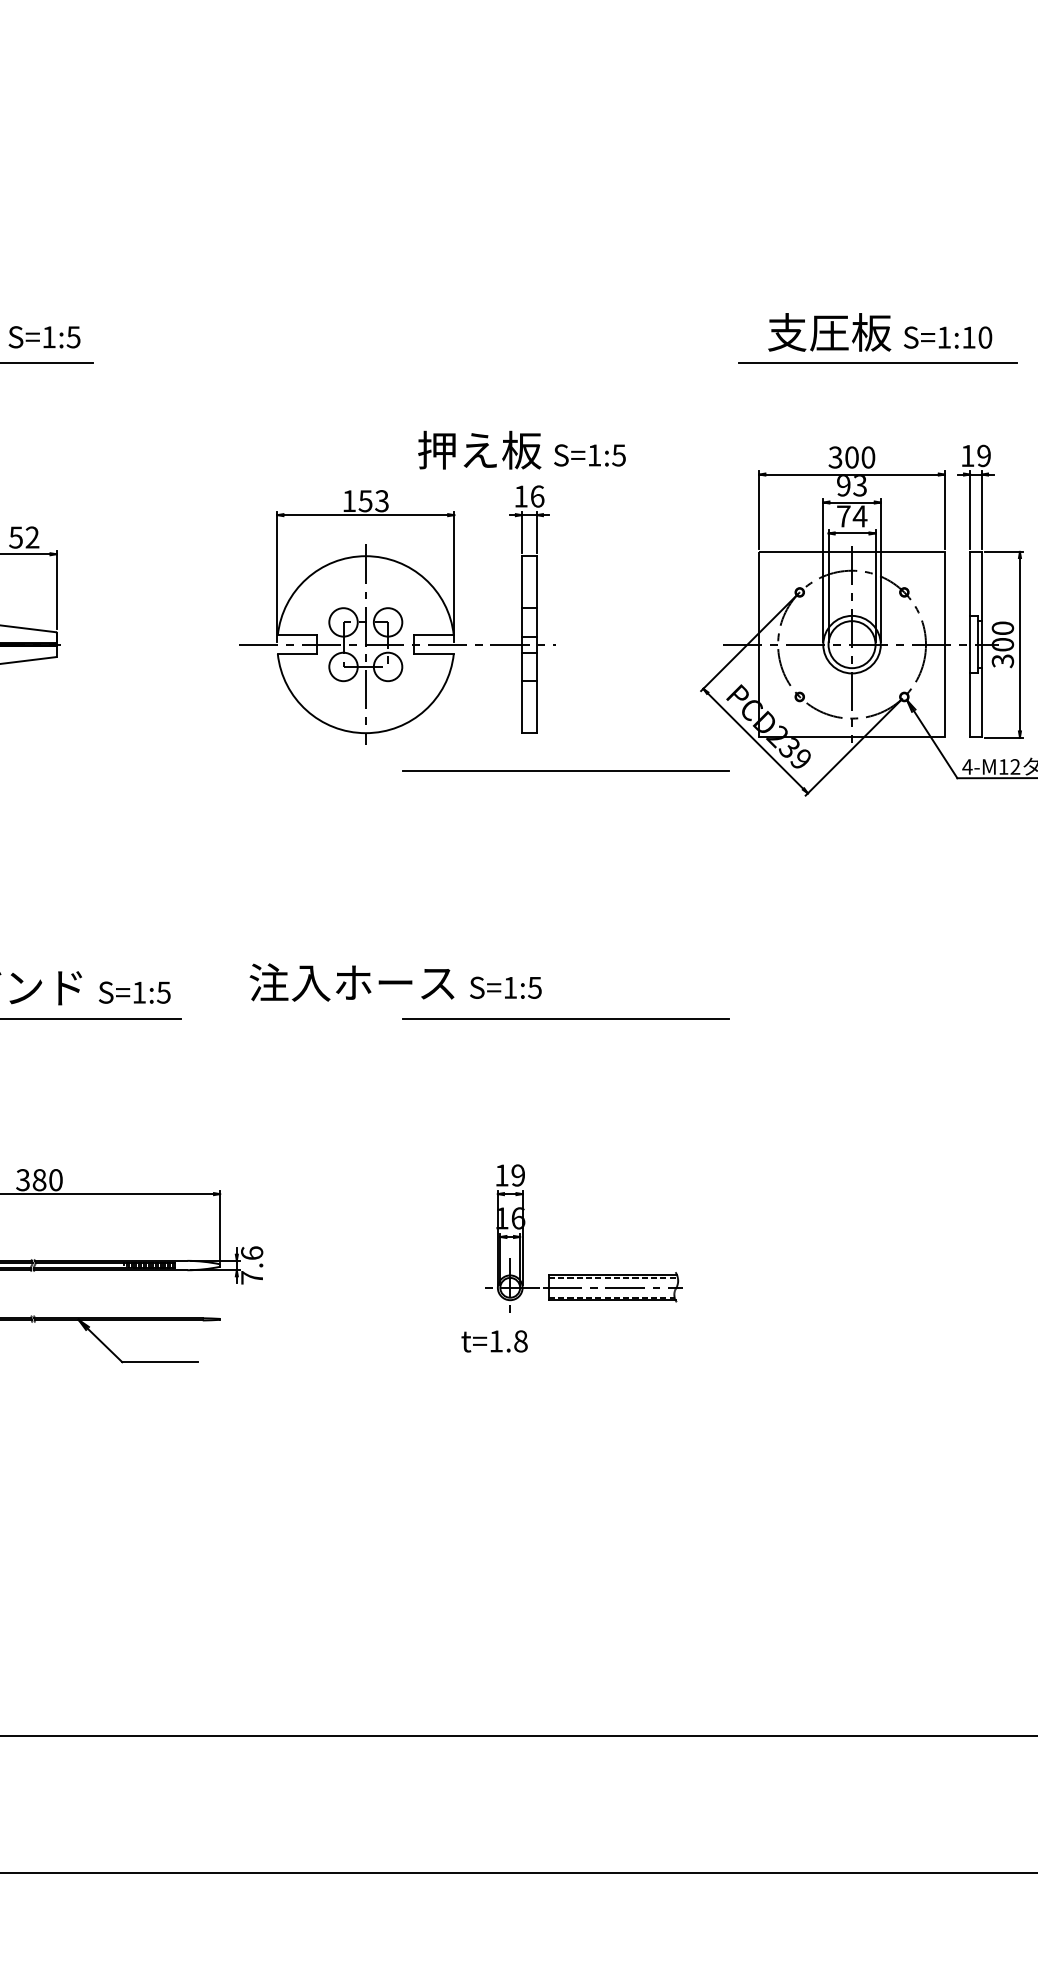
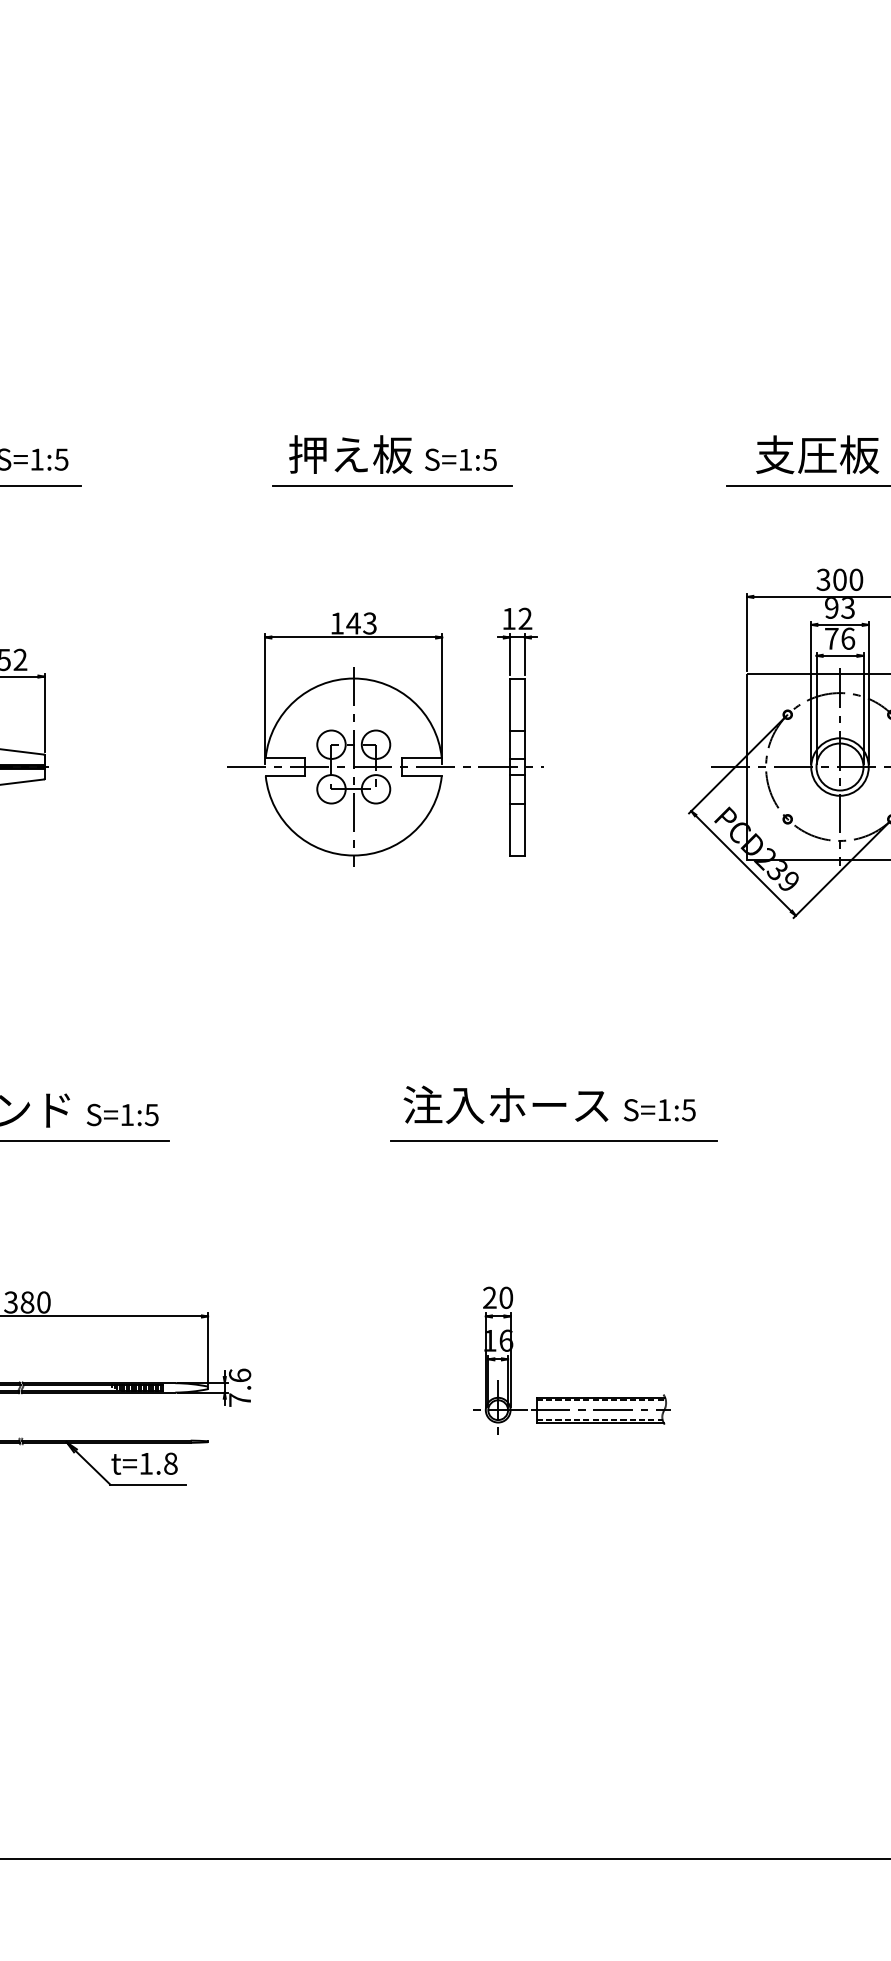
line: (404, 363) -> (392, 485), added
text: (521, 449) -> (392, 453), moved
text: (537, 496) -> (525, 618), 16 -> 12
text: (365, 501) -> (353, 623), 153 -> 143
text: (859, 516) -> (847, 638), 74 -> 76
line: (565, 770) -> (553, 892), removed
text: (395, 982) -> (549, 1104), moved
text: (510, 1175) -> (498, 1297), 19 -> 20
text: (494, 1341) -> (144, 1463), moved

